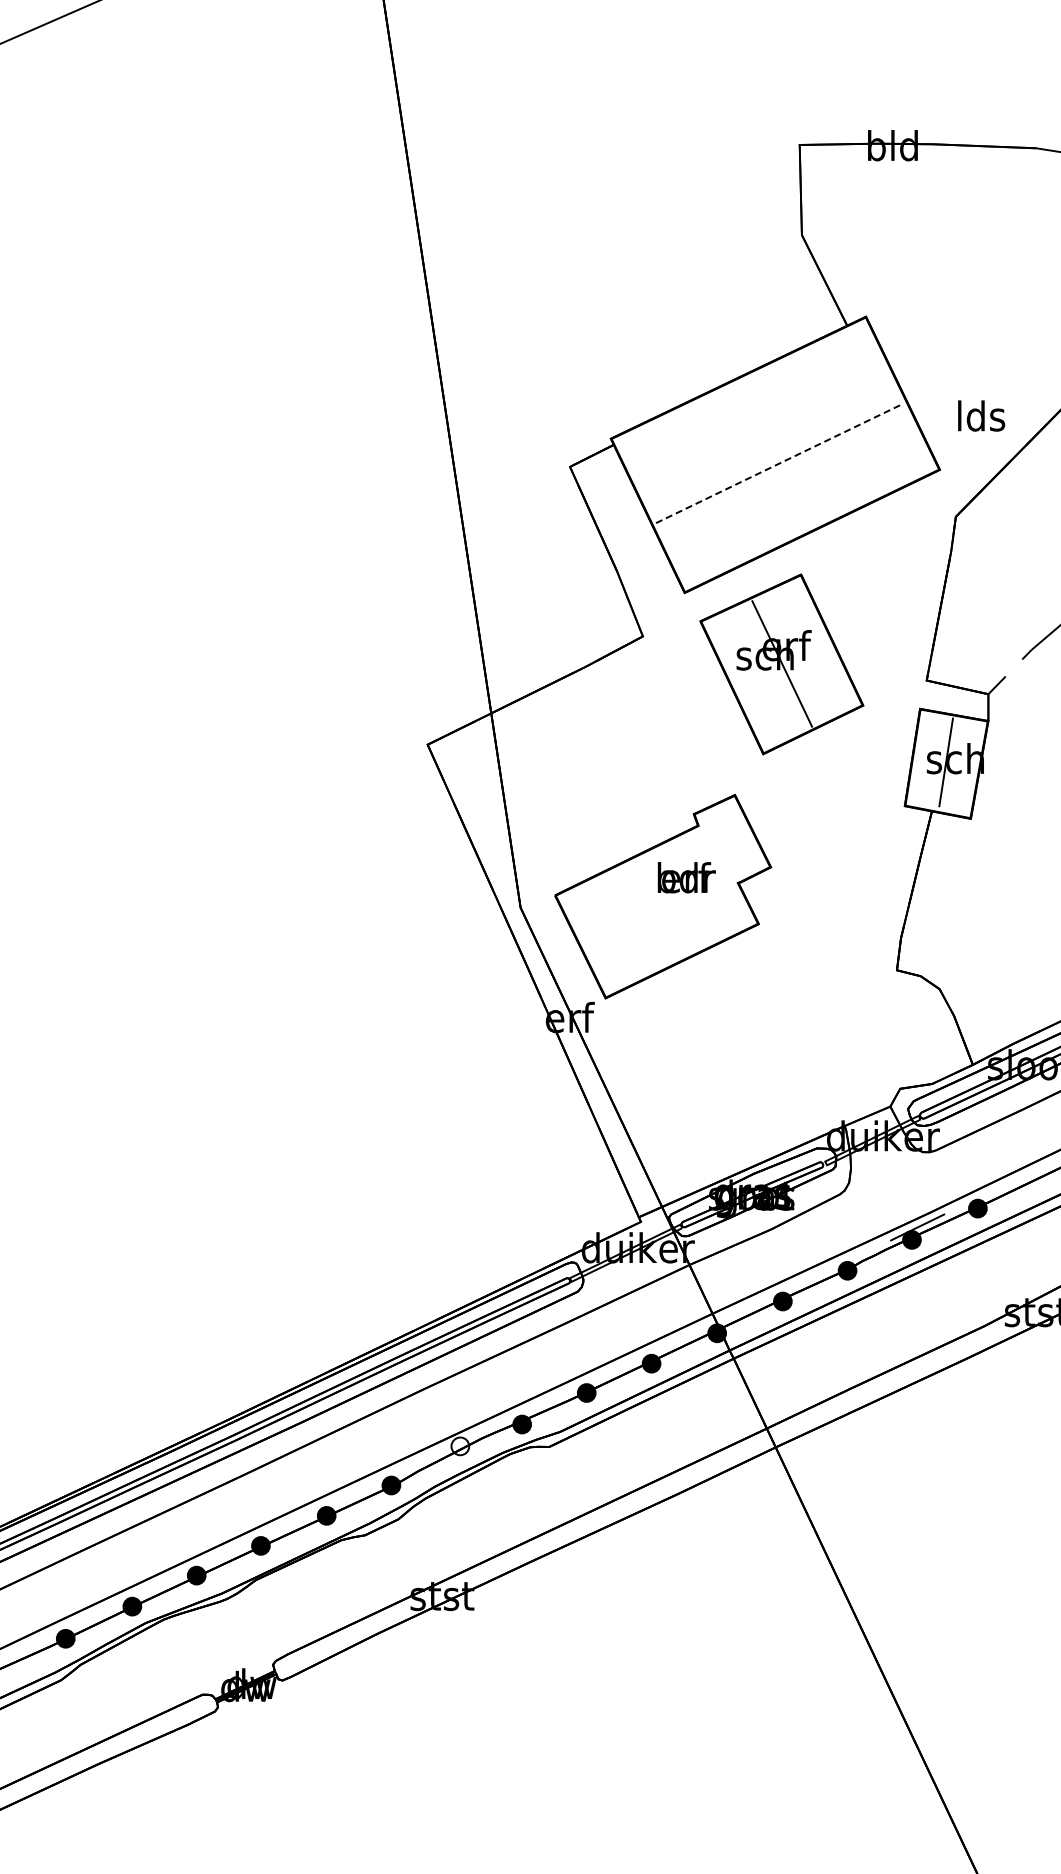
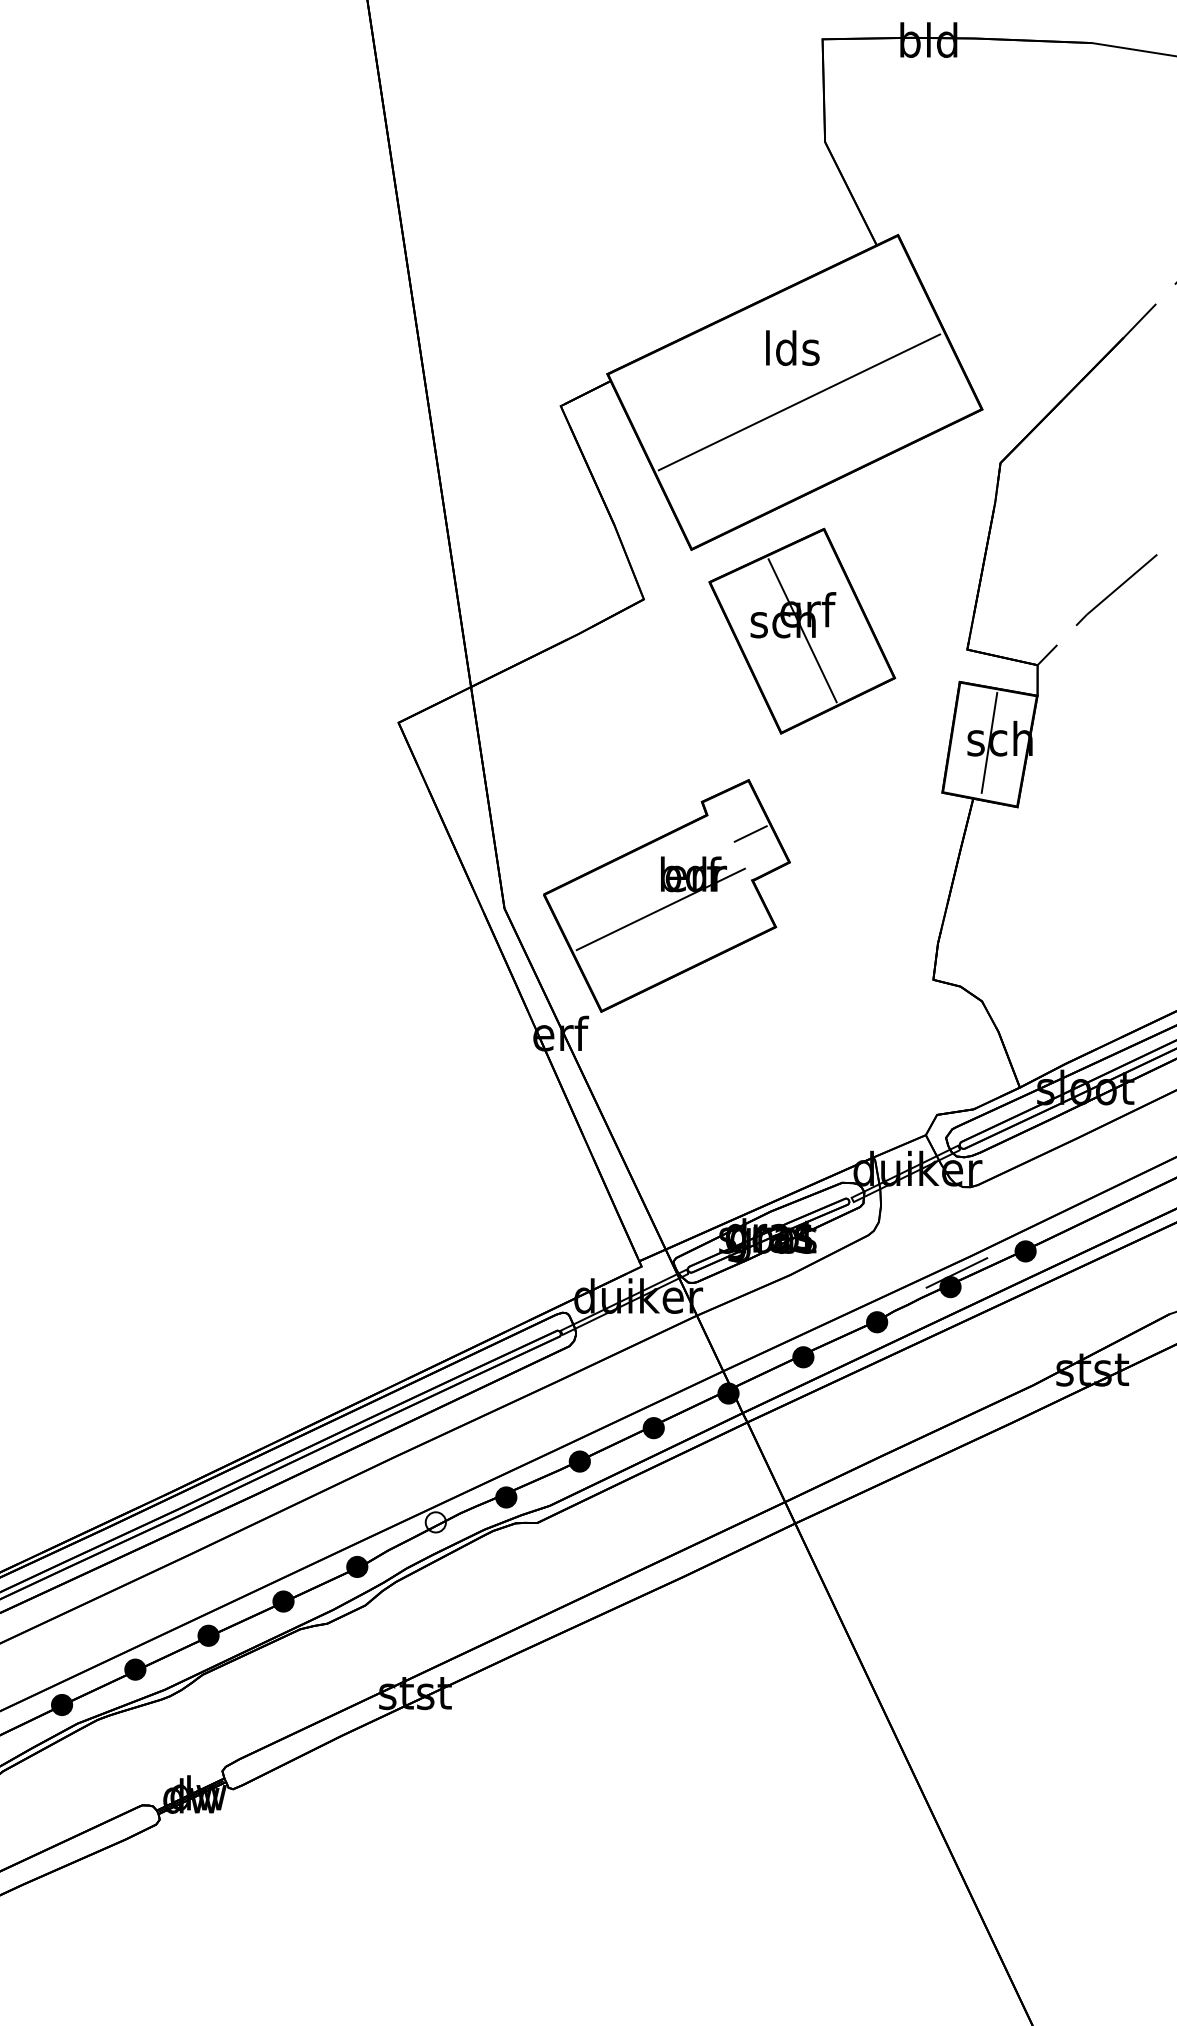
text: (981, 415) -> (792, 347), moved
line: (779, 463) -> (799, 402), dashed -> solid
line: (736, 842) -> (750, 834), added
line: (657, 908) -> (660, 909), added

